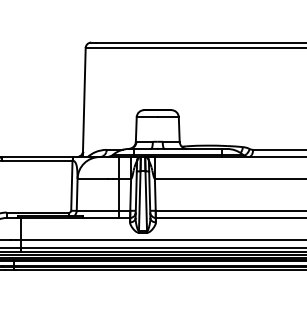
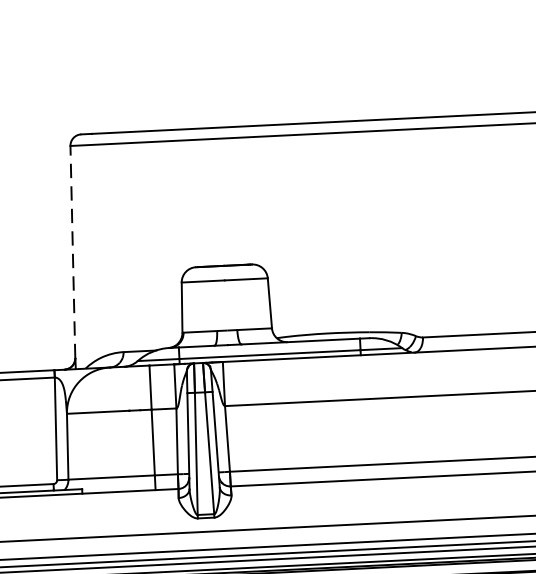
line: (84, 99) -> (73, 251), solid -> dashed

